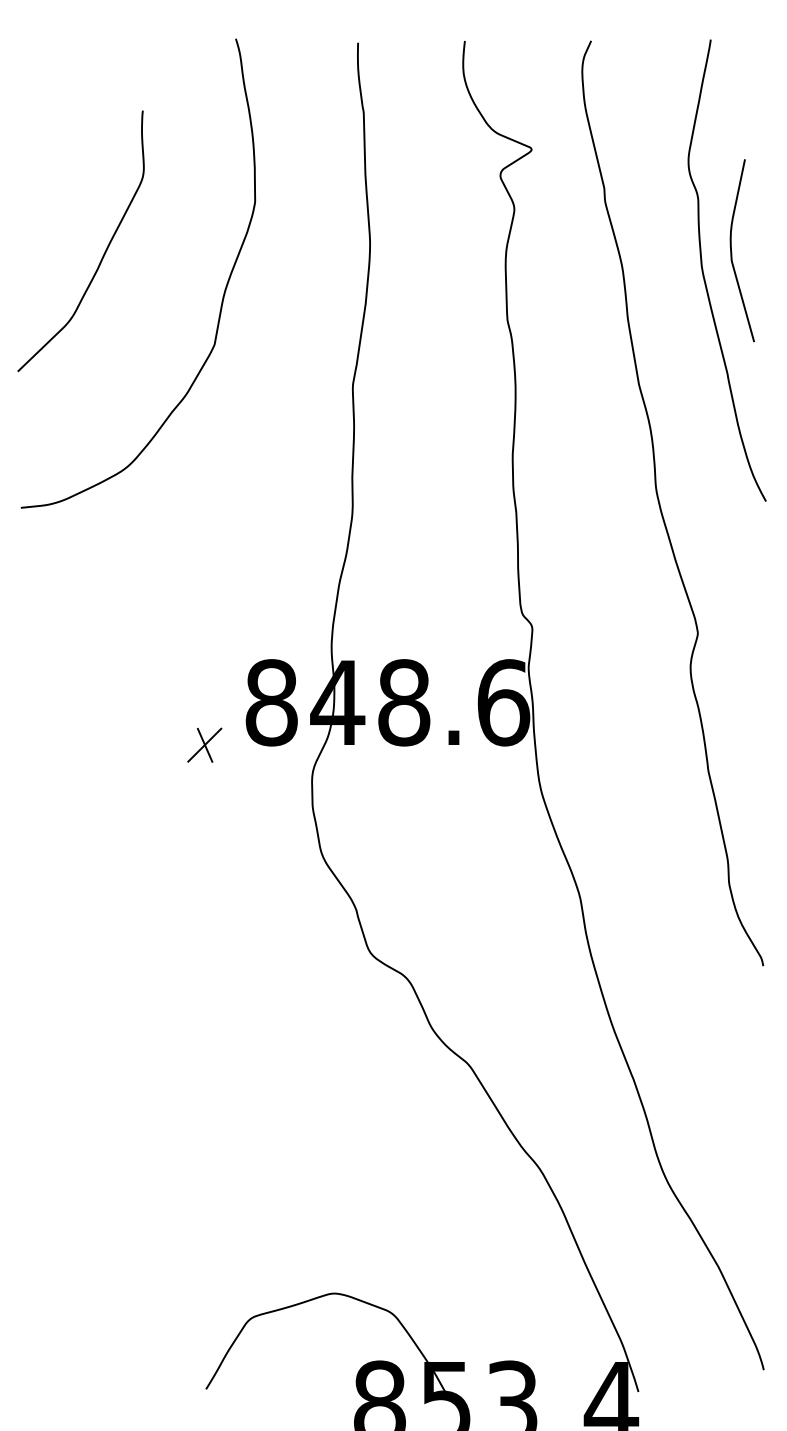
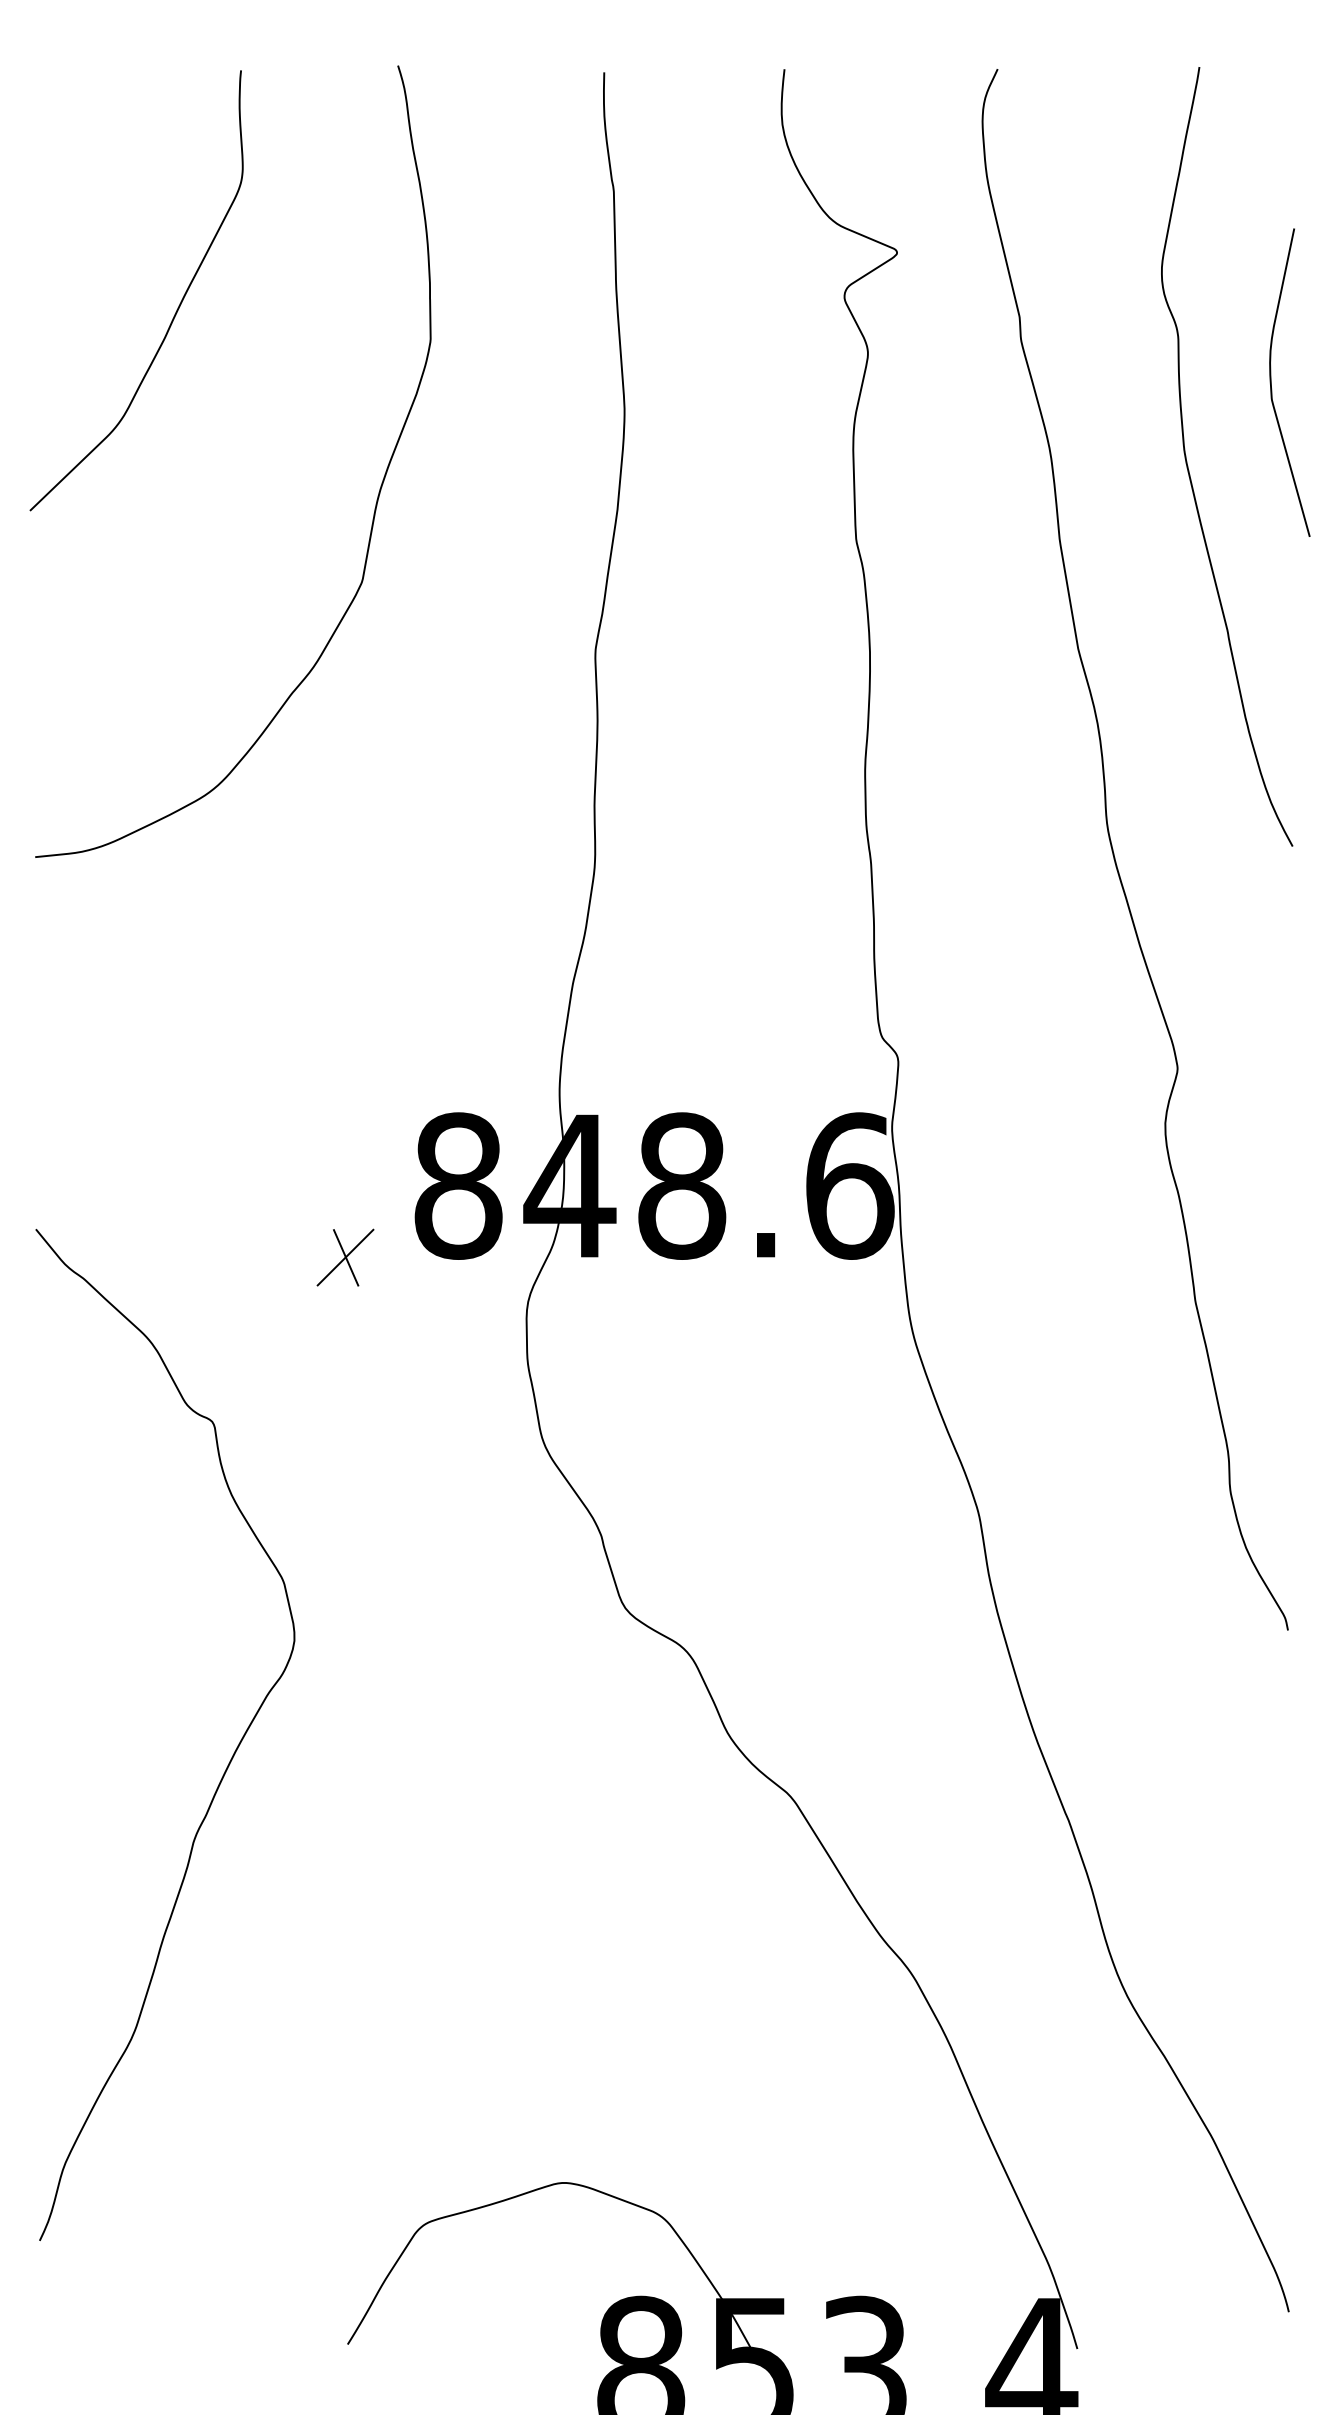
curve: (732, 252) -> (1273, 385), moved
curve: (103, 253) -> (174, 311), moved
curve: (134, 1045) -> (226, 1764), added

